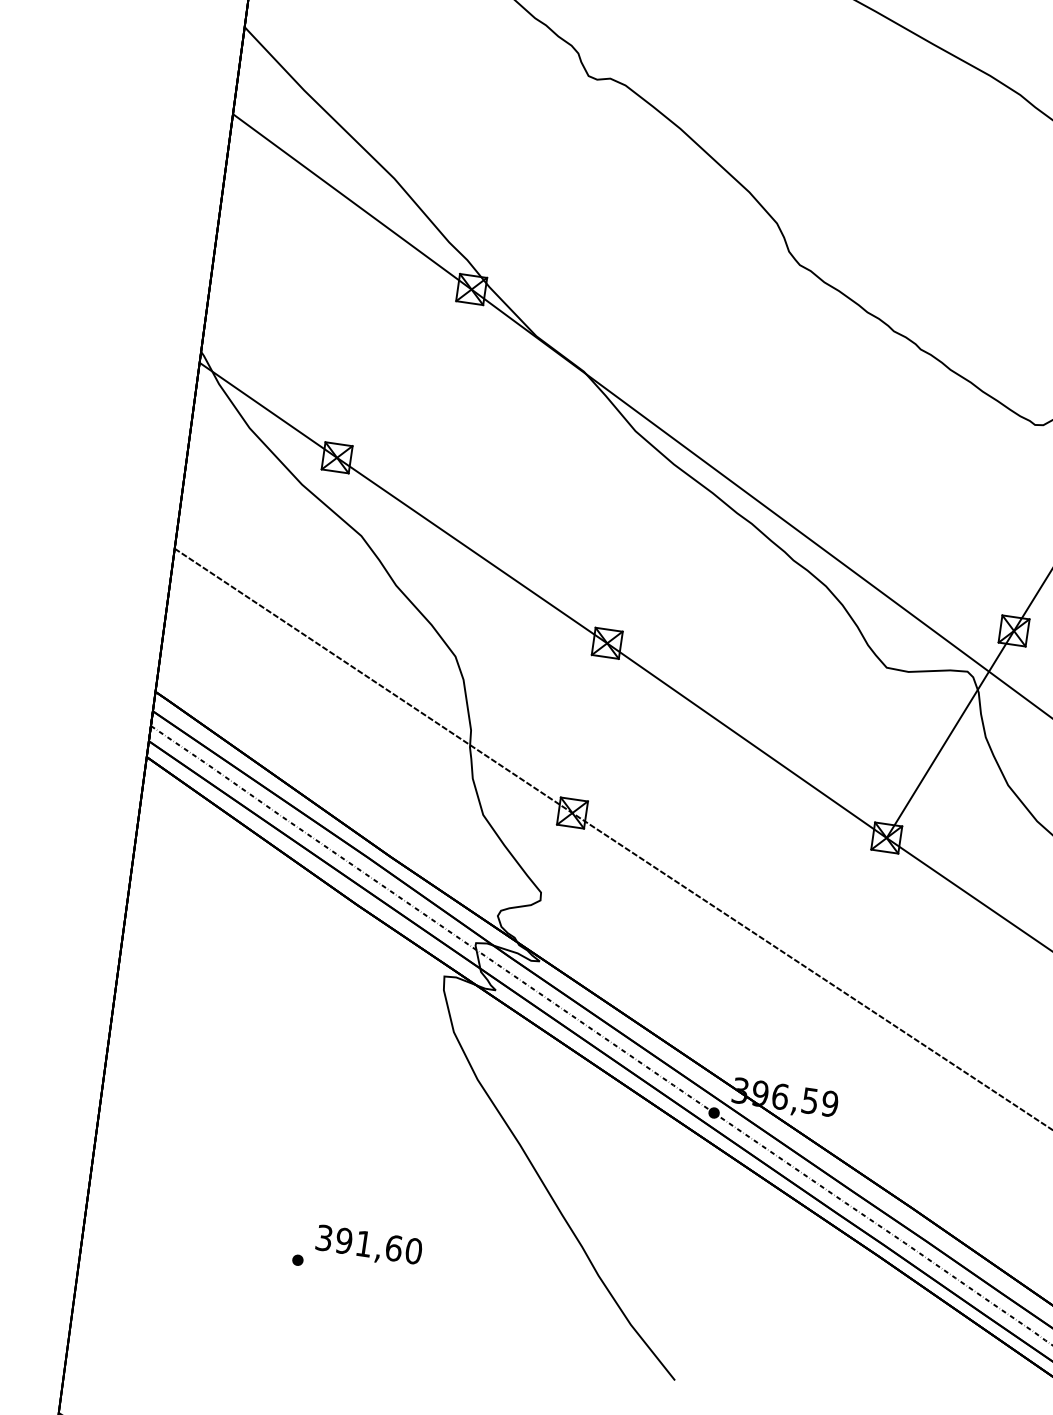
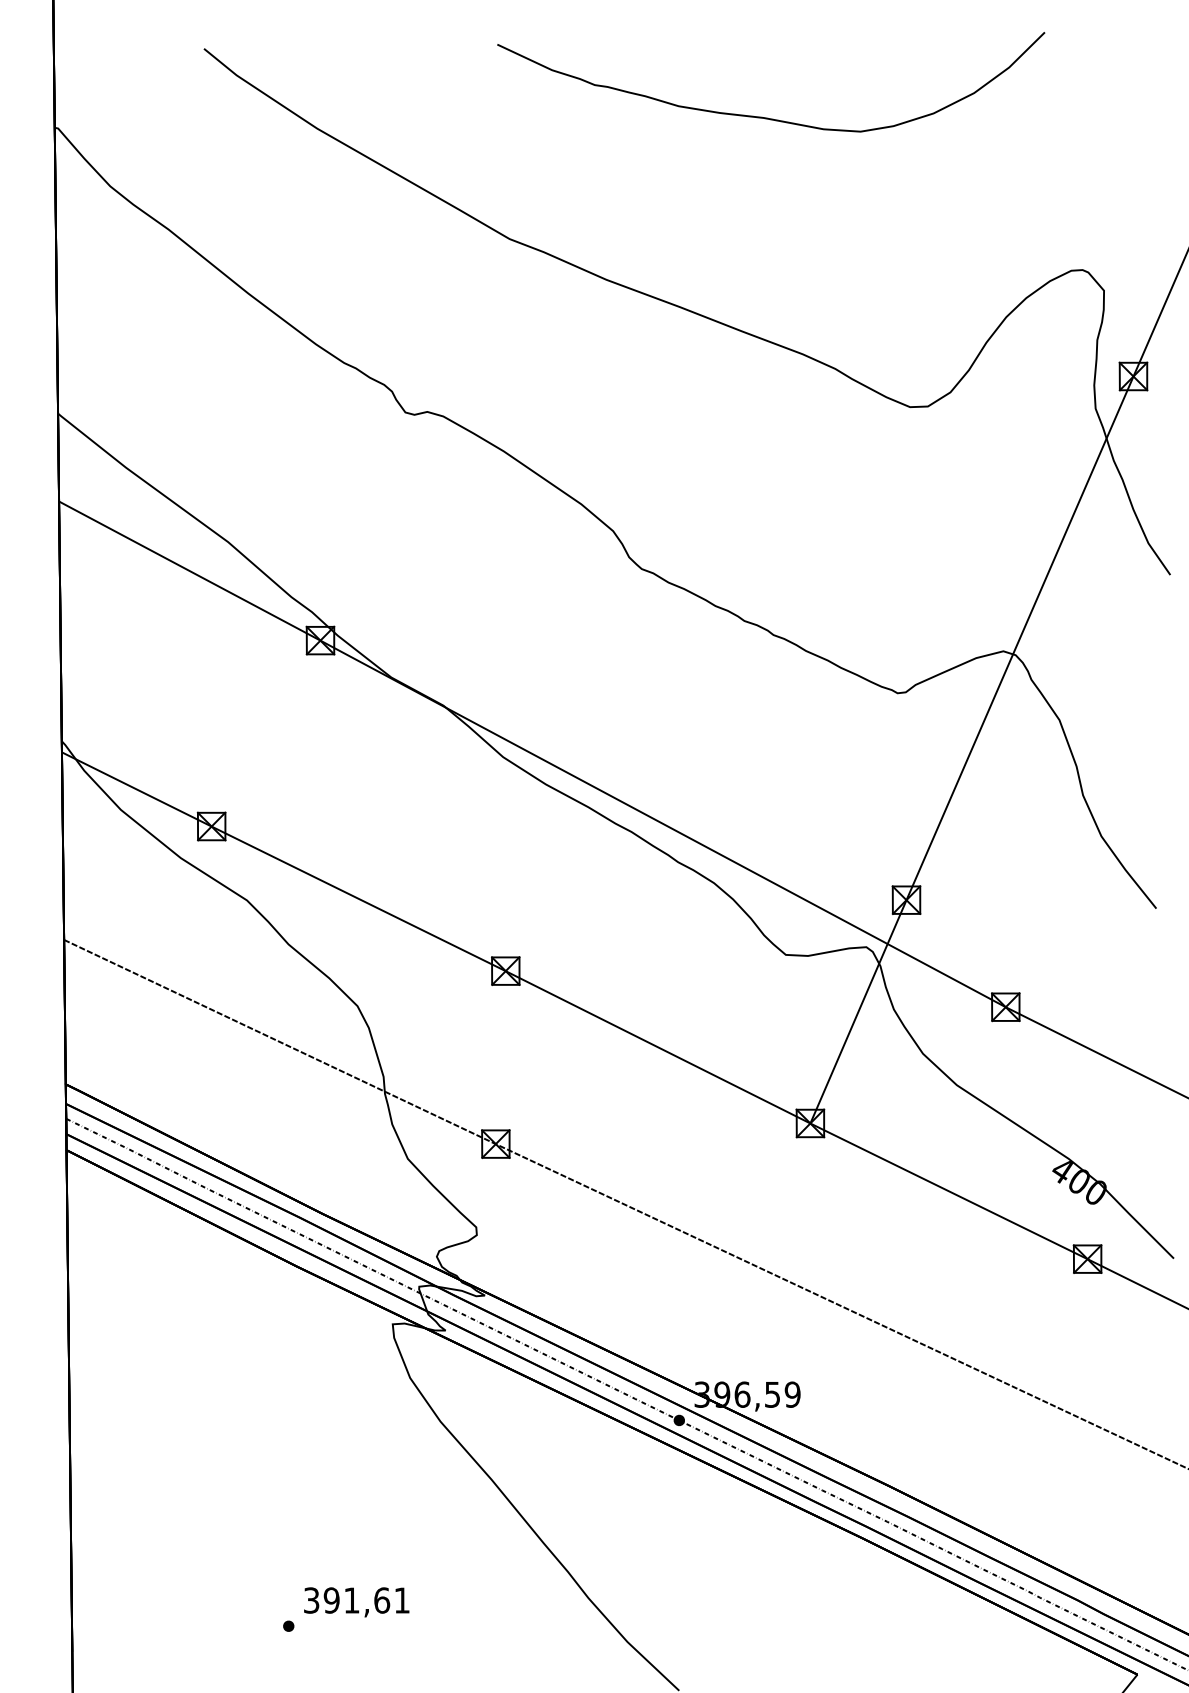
text: (414, 1251) -> (402, 1600), 391,60 -> 391,61

